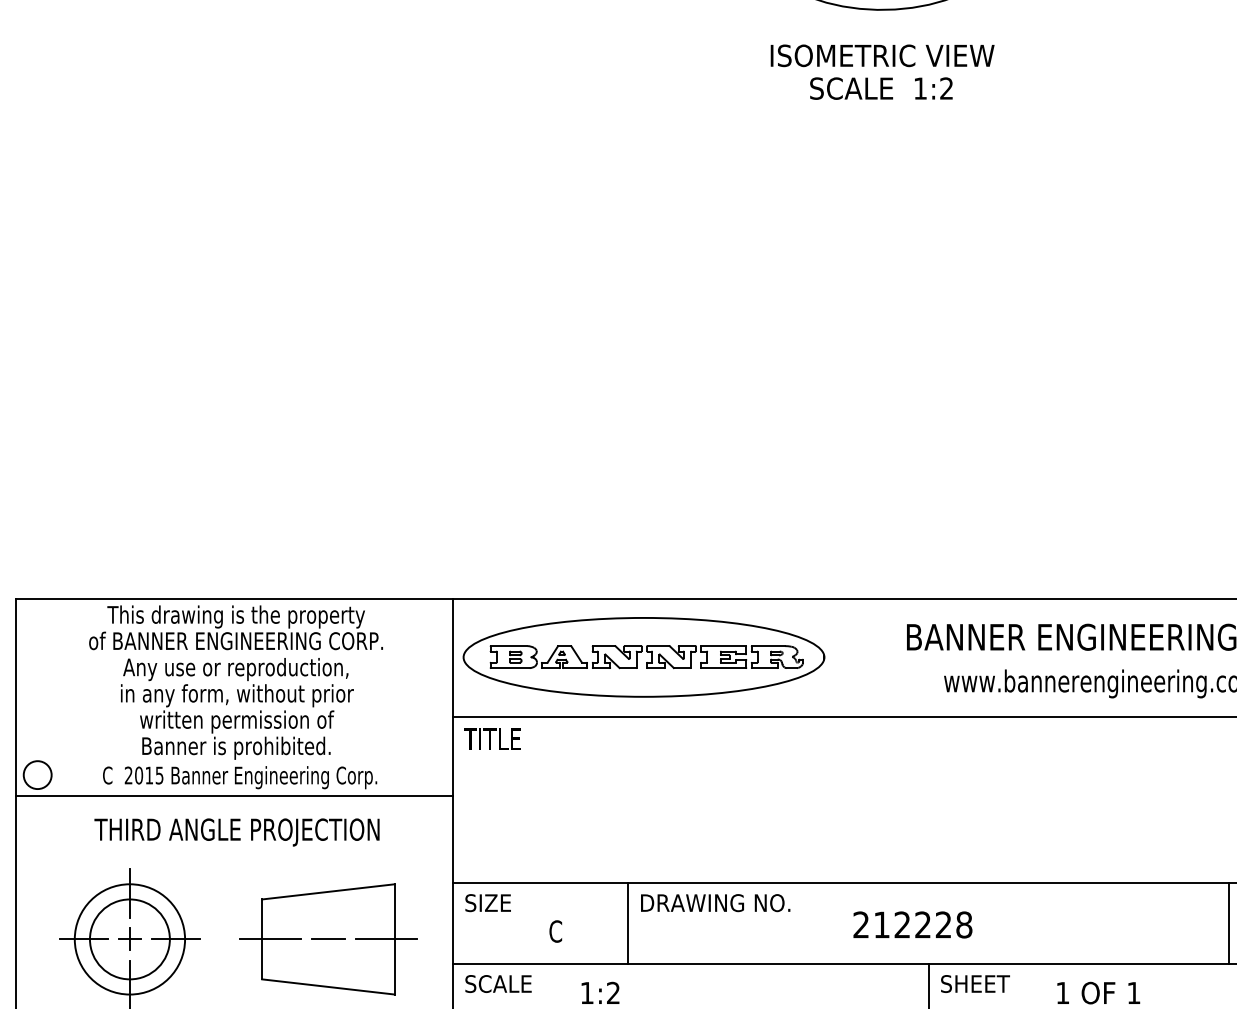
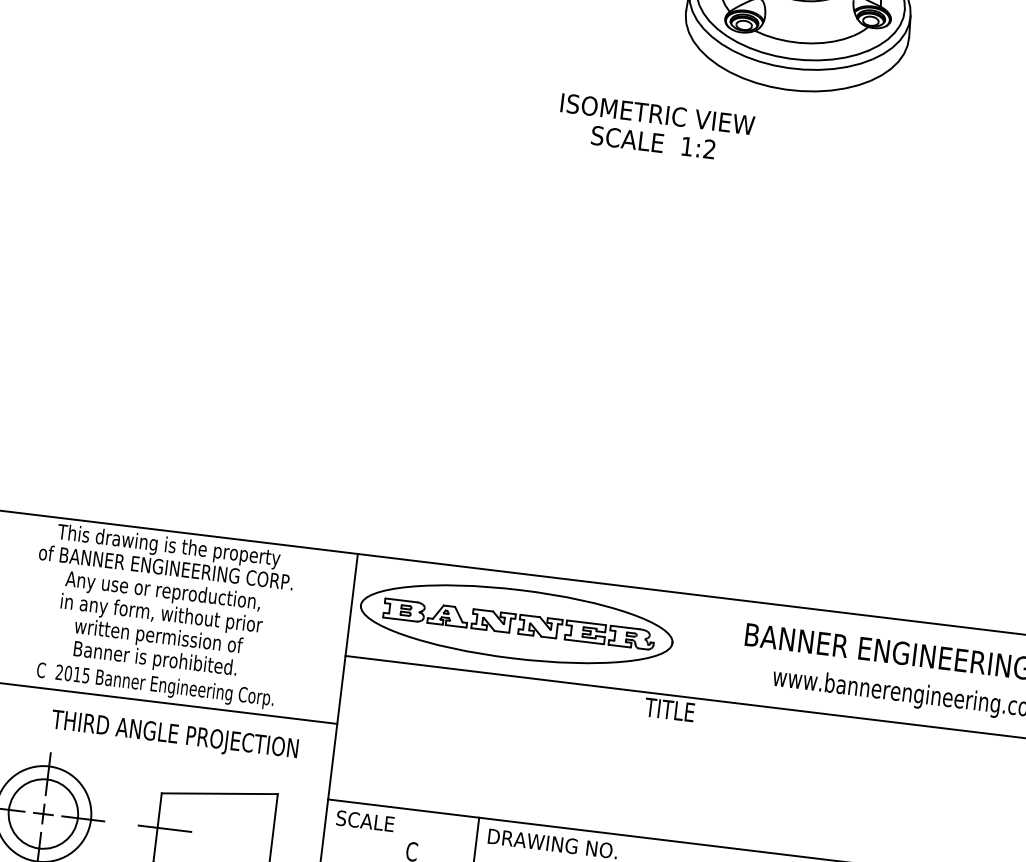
text: (882, 71) -> (656, 127), moved
text: (492, 738) -> (669, 709), moved
text: (236, 832) -> (174, 736), moved
text: (504, 903) -> (370, 822), SIZE -> SCALE
line: (328, 939) -> (214, 834), removed
line: (385, 939) -> (264, 840), removed

